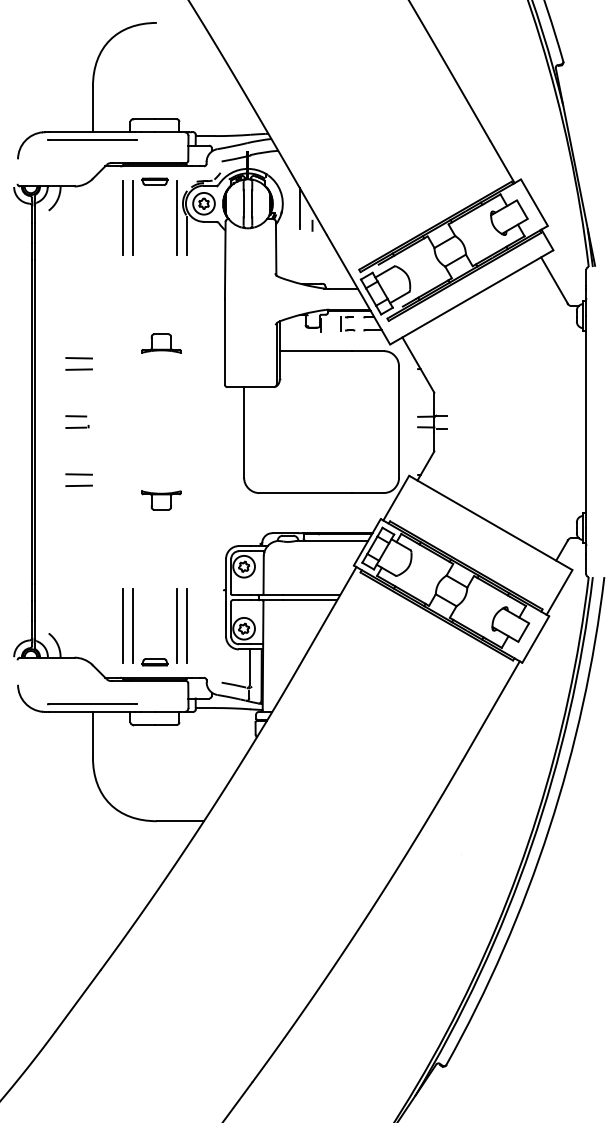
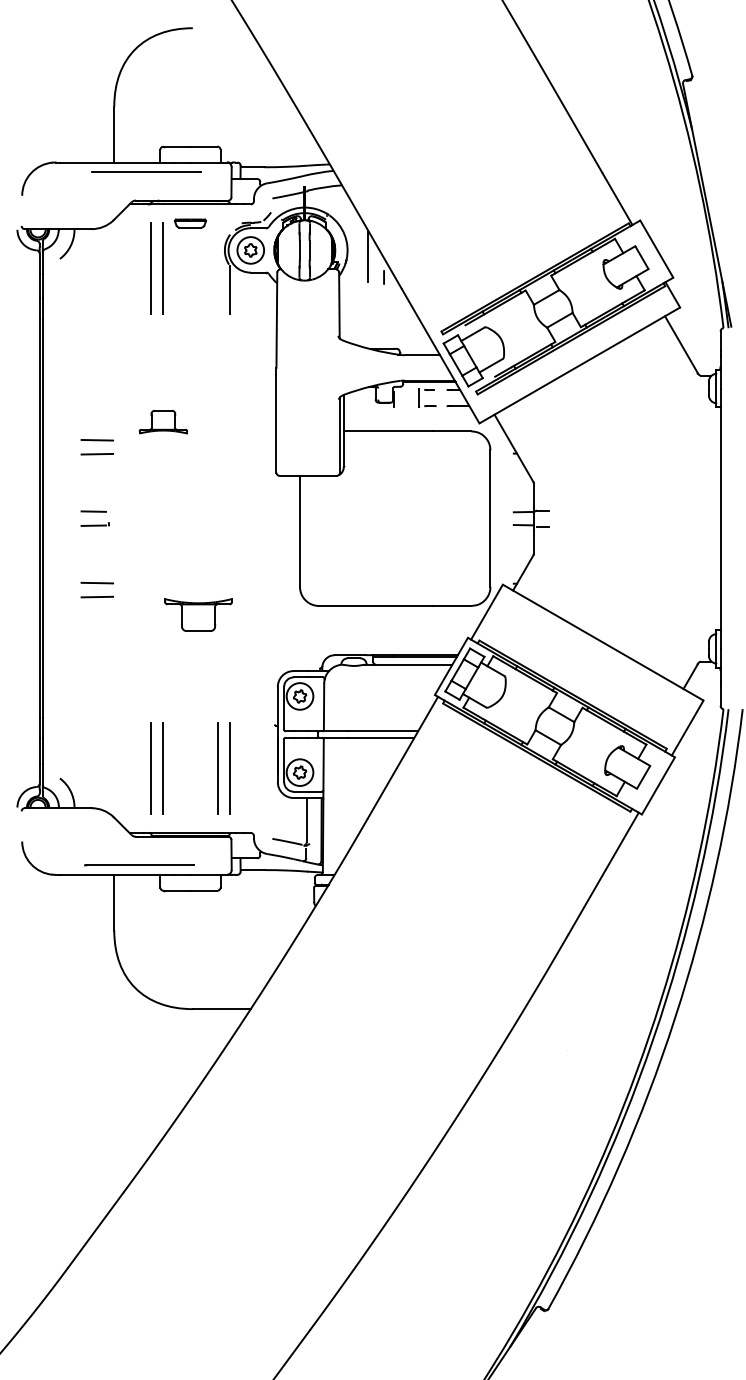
line: (92, 139) -> (146, 171), moved
line: (176, 217) -> (217, 267), removed
part: (160, 342) -> (162, 421), moved
part: (160, 500) -> (197, 615), size x1.4
part: (154, 662) -> (189, 813), removed
line: (92, 704) -> (139, 865), moved

